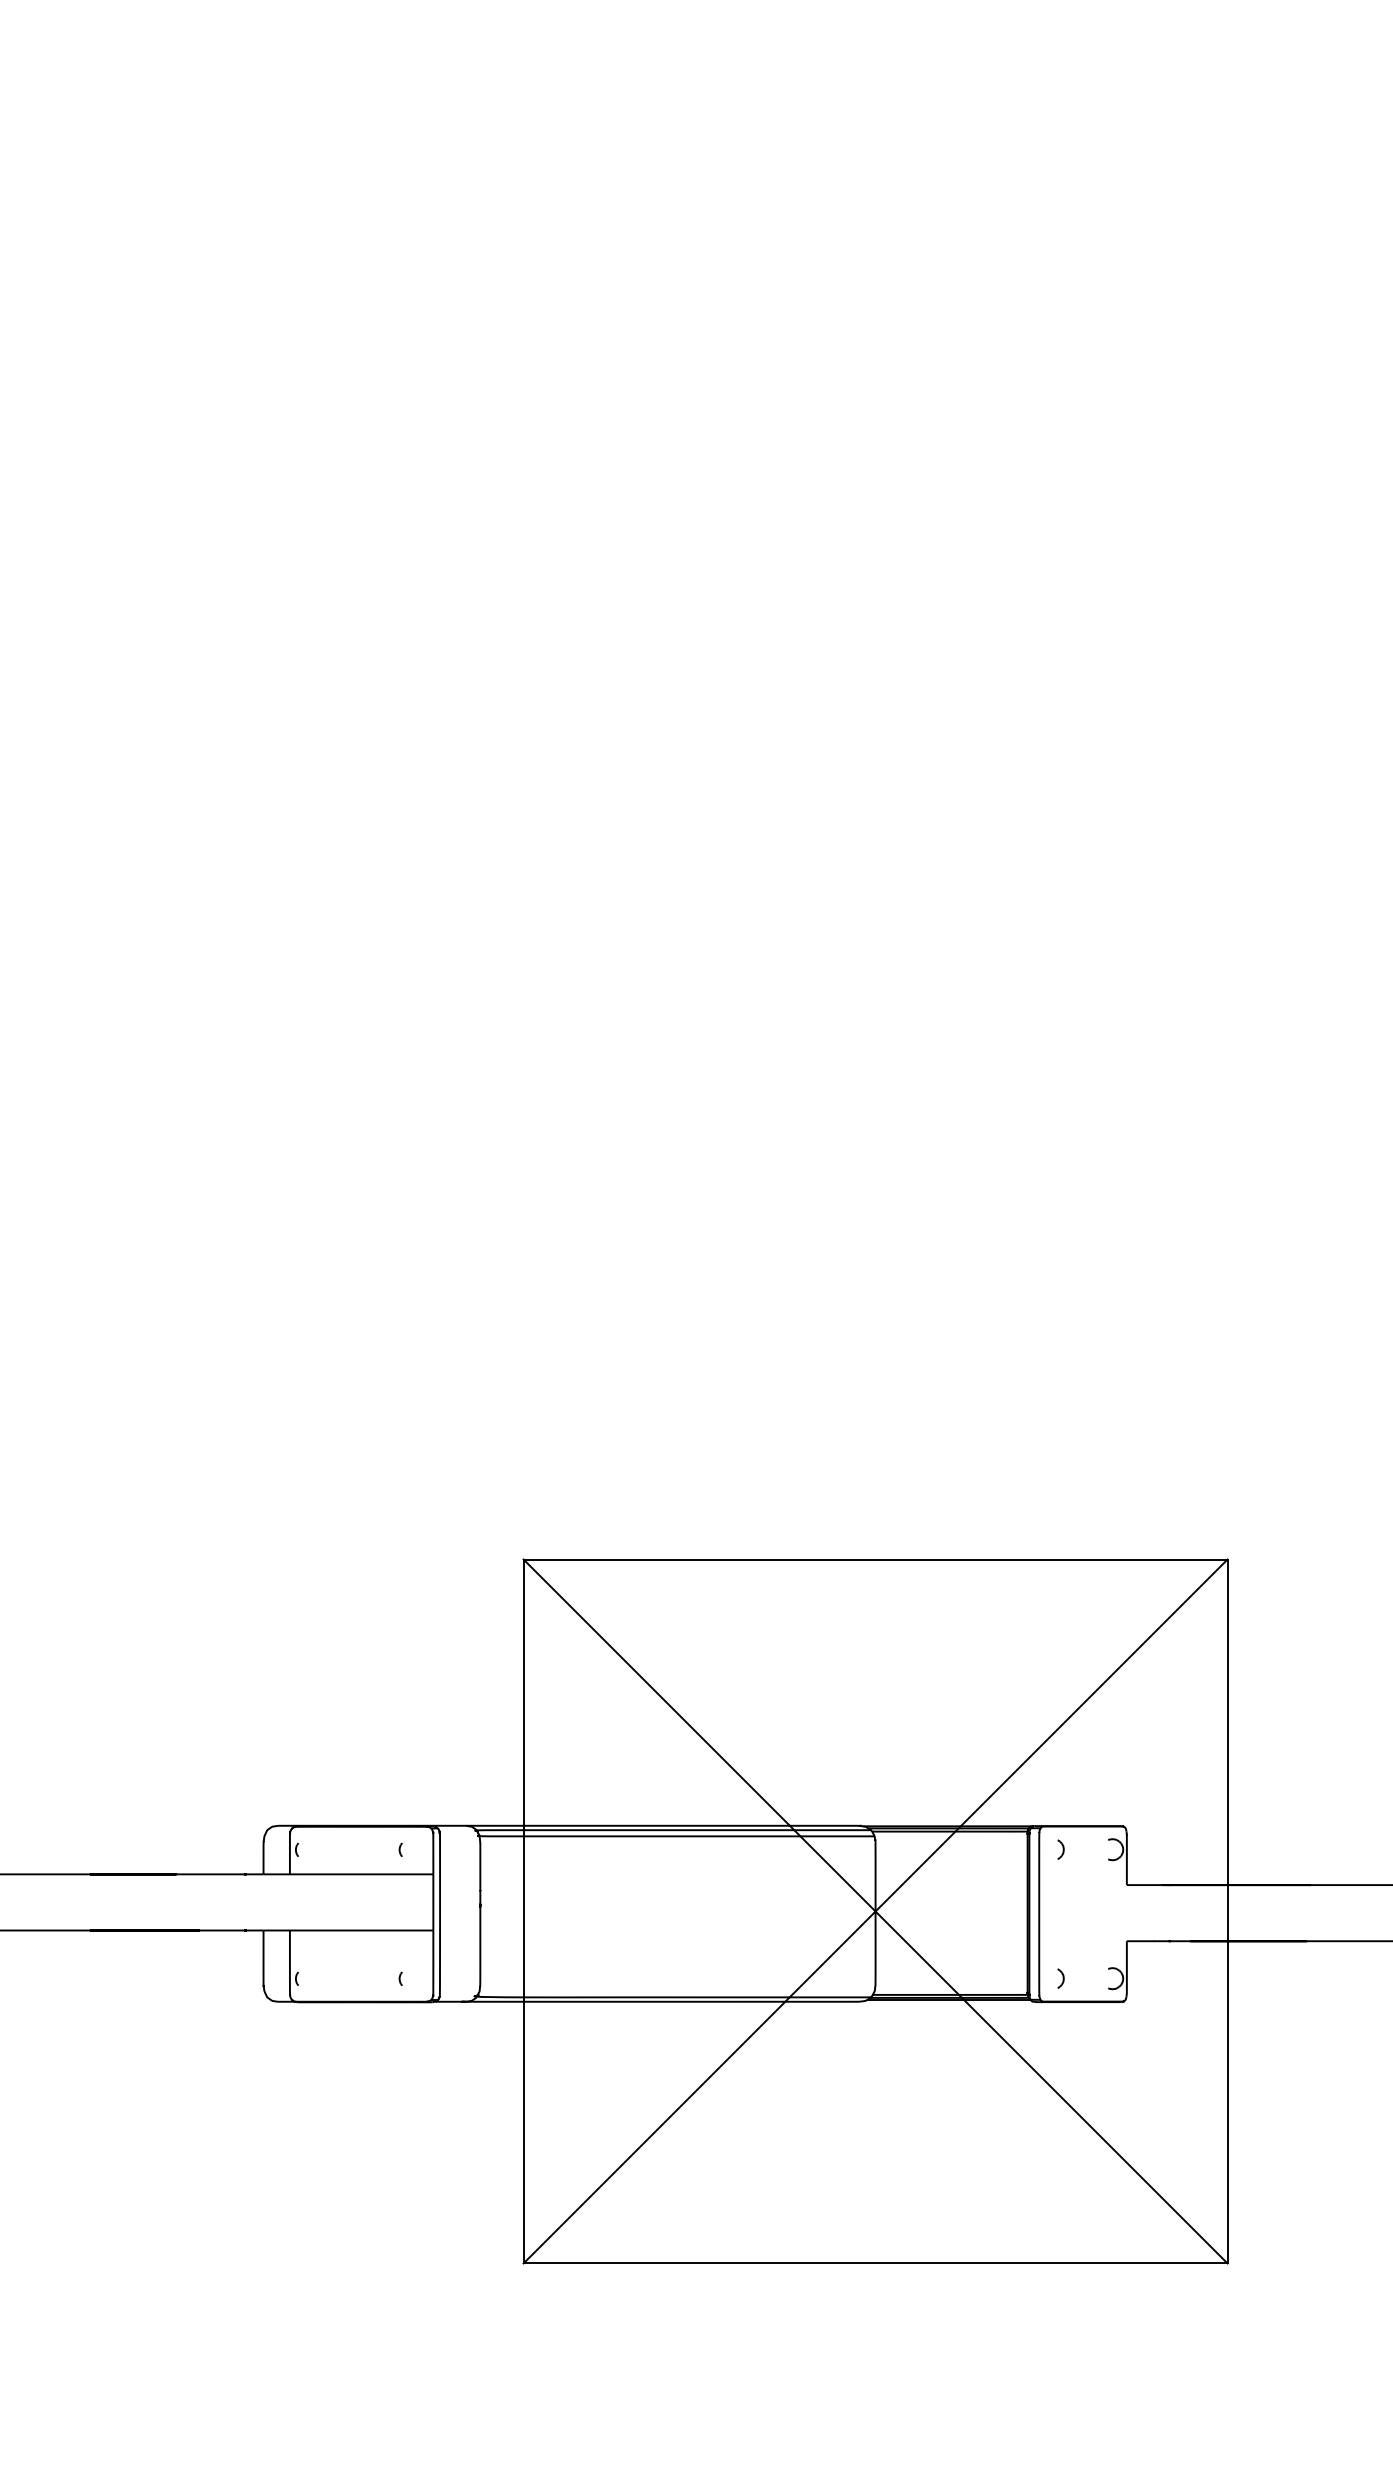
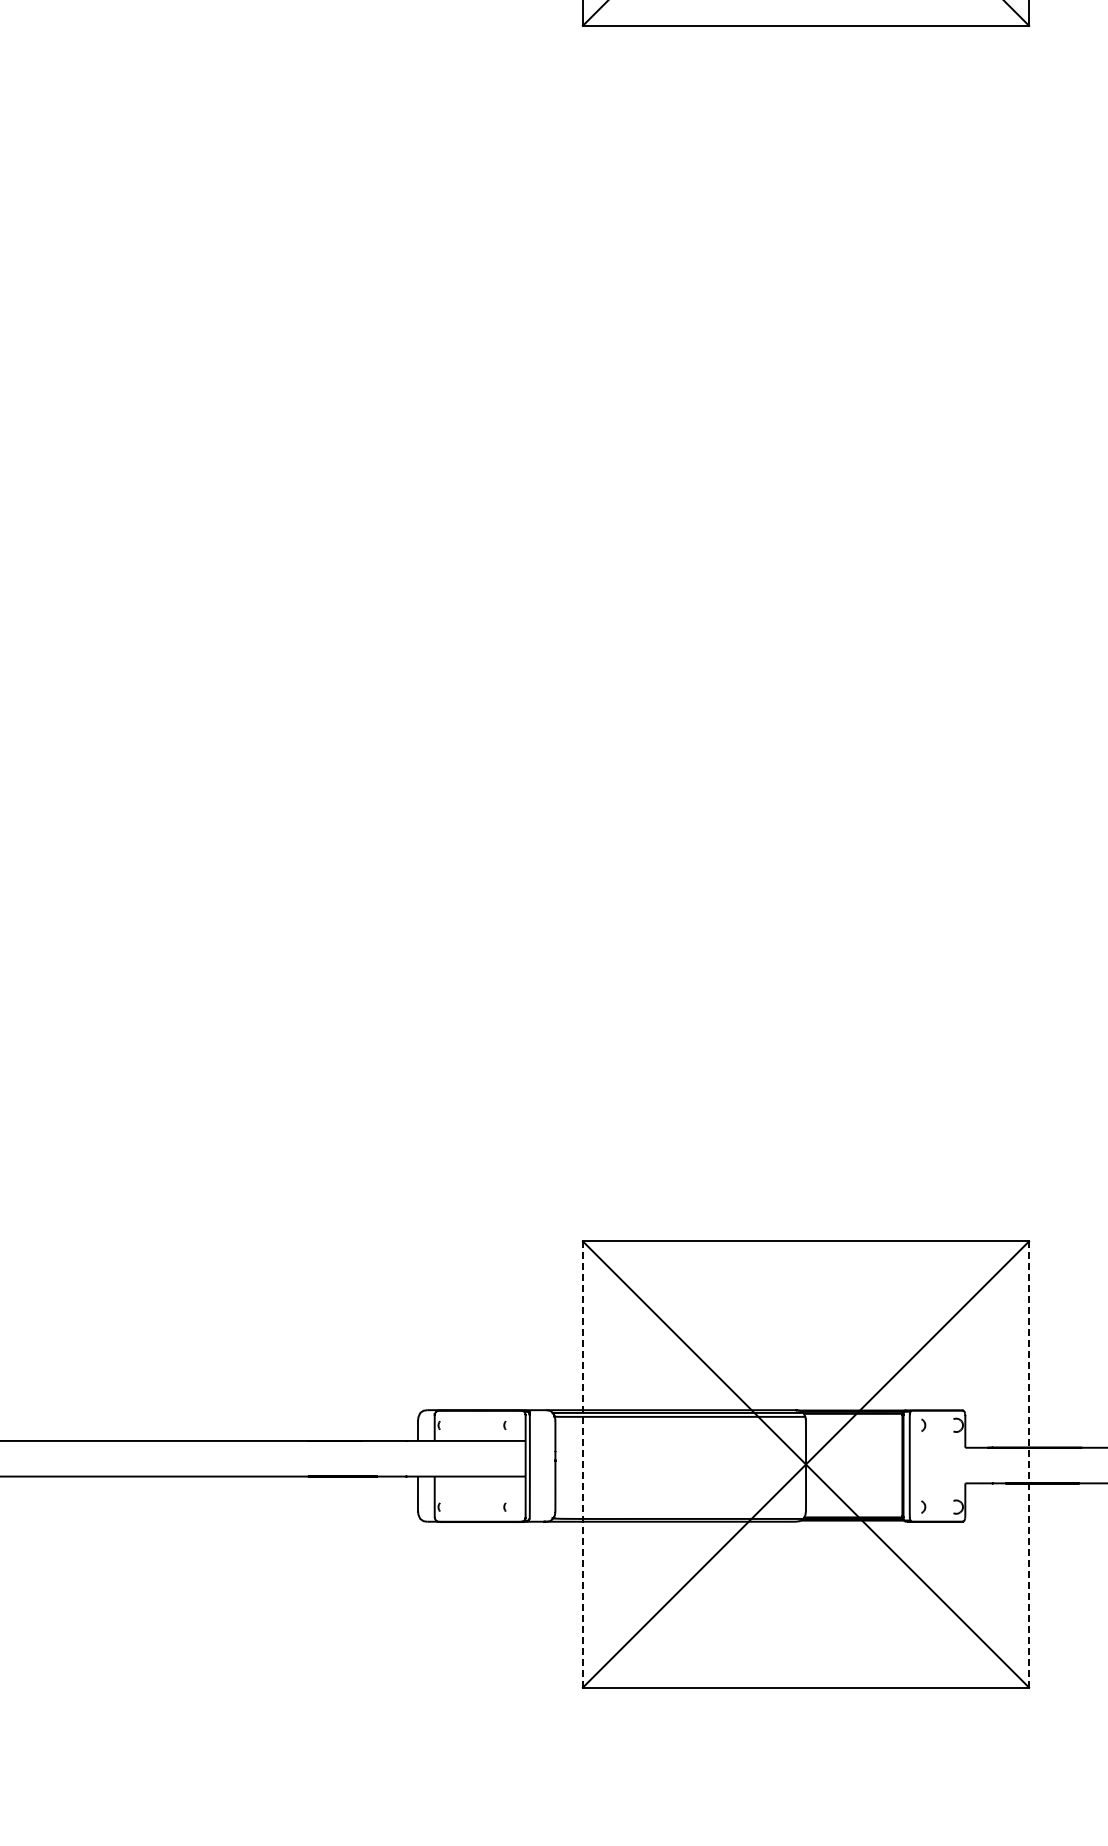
line: (523, 1911) -> (582, 1464), solid -> dashed
line: (1228, 1913) -> (1029, 1465), solid -> dashed

